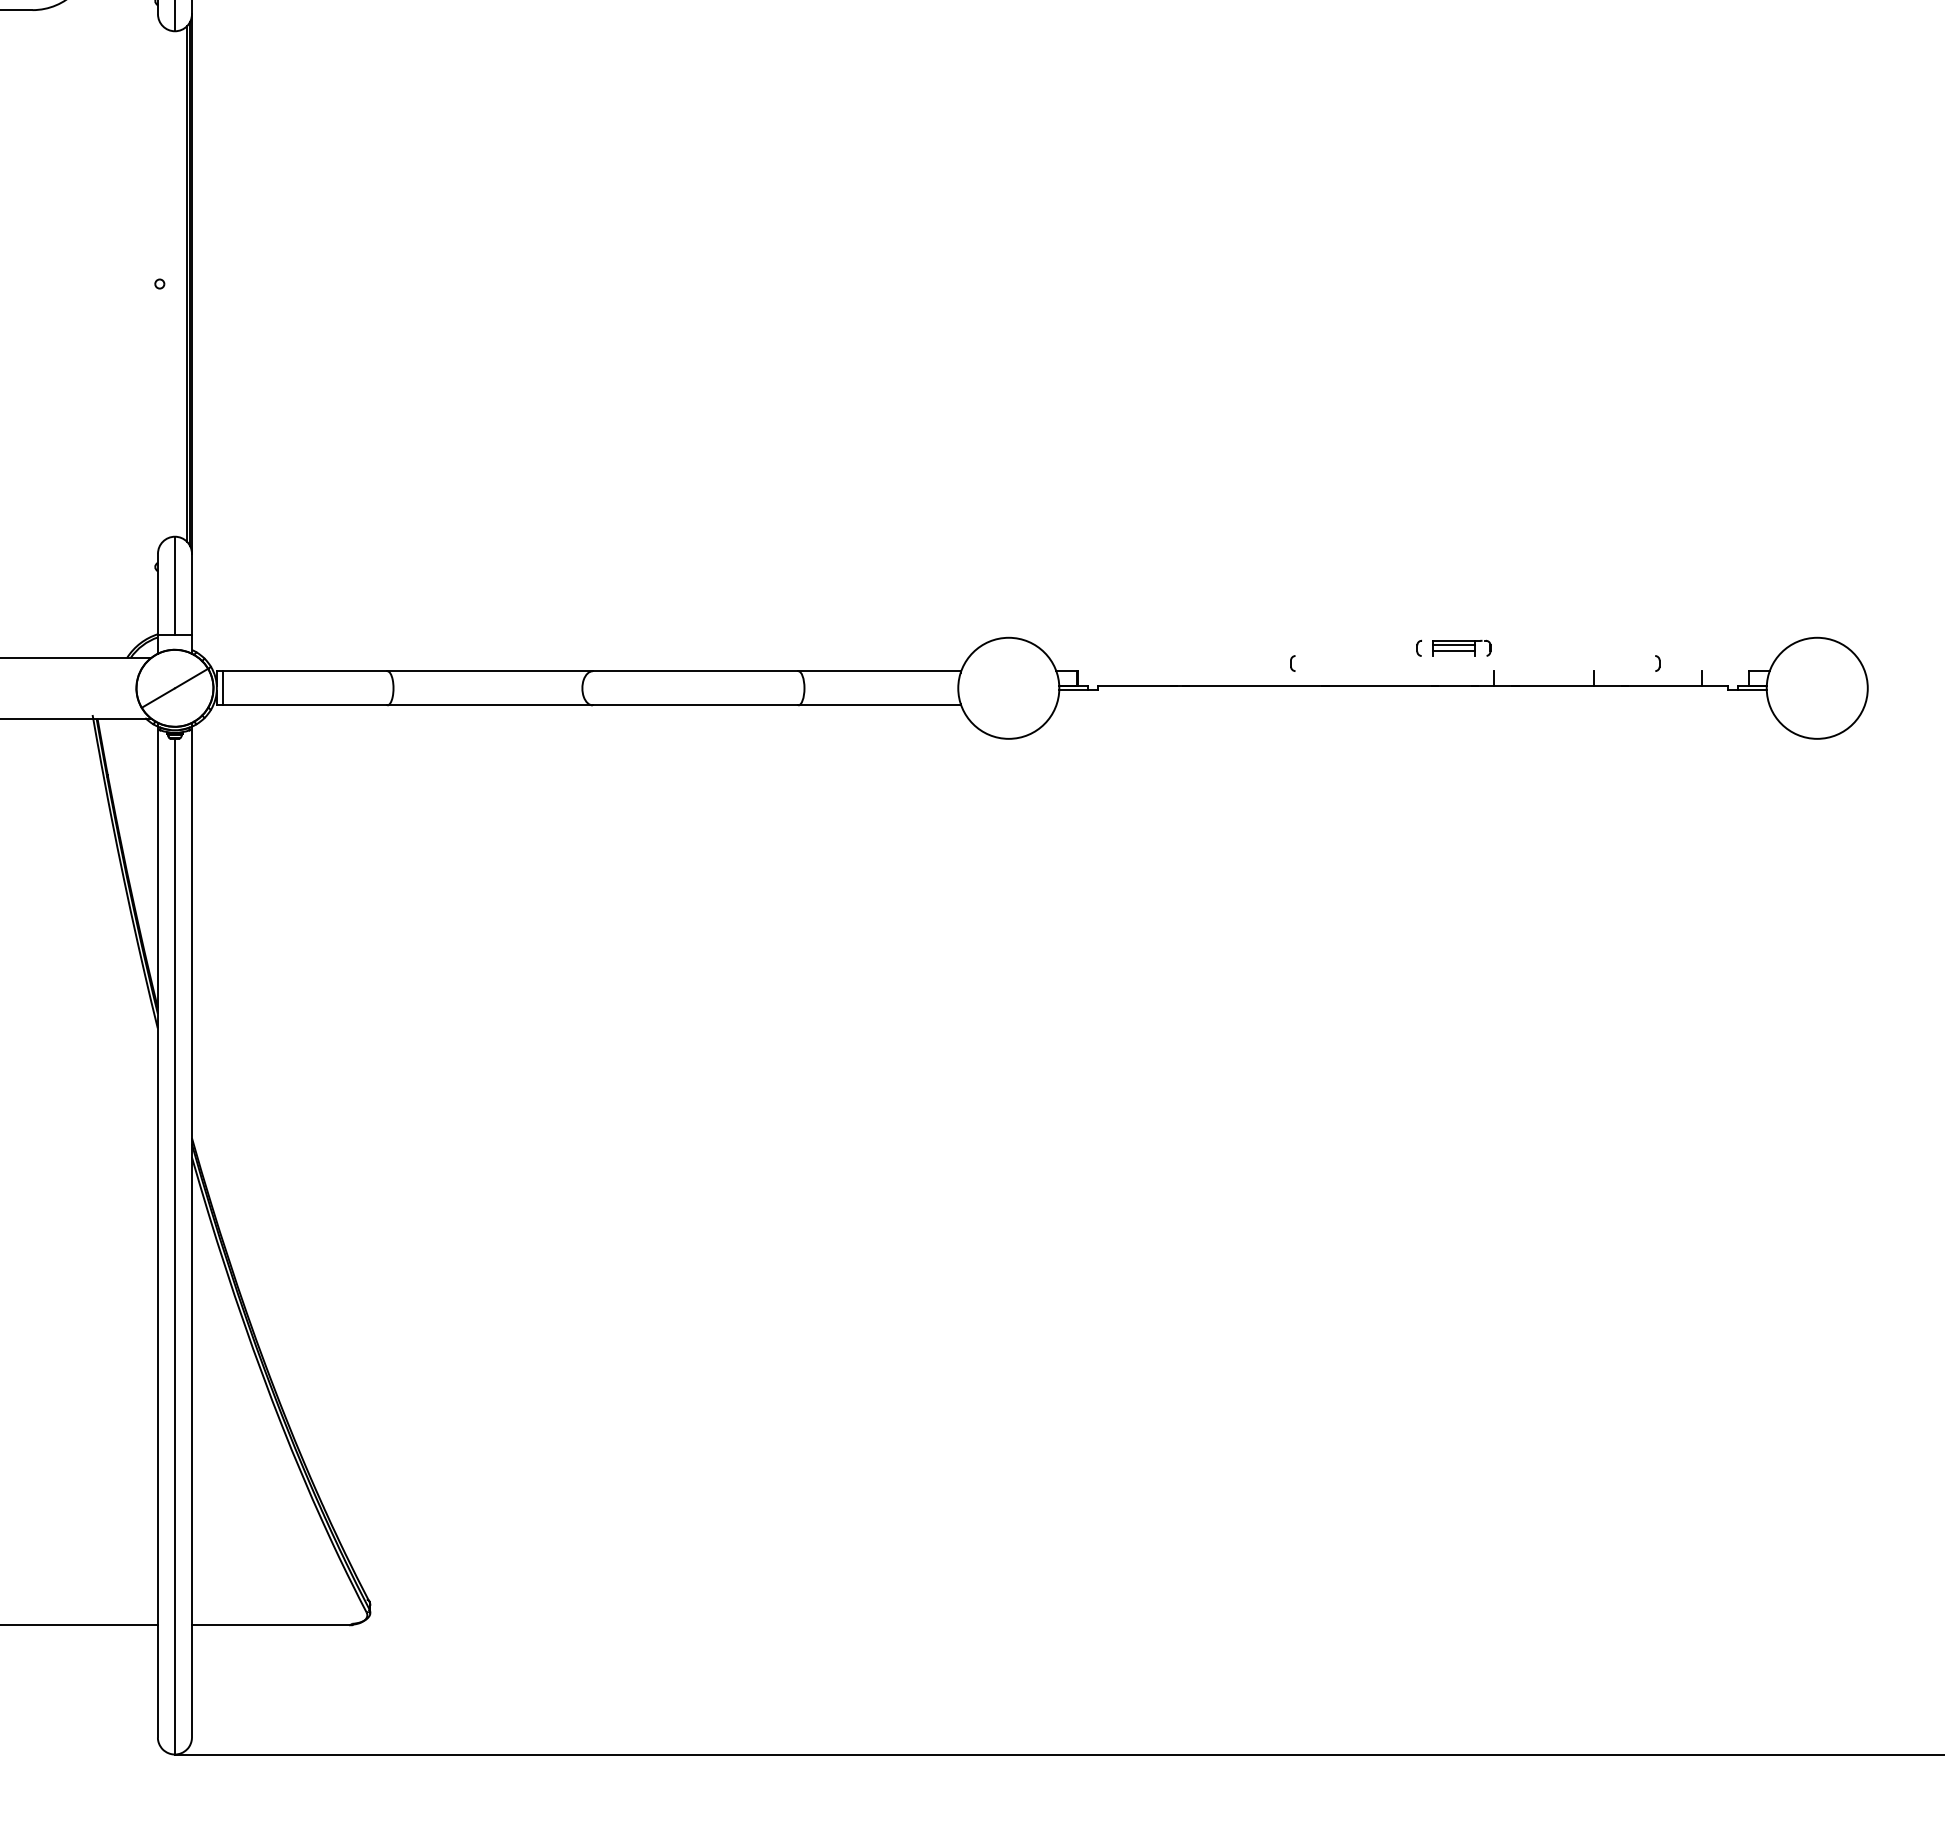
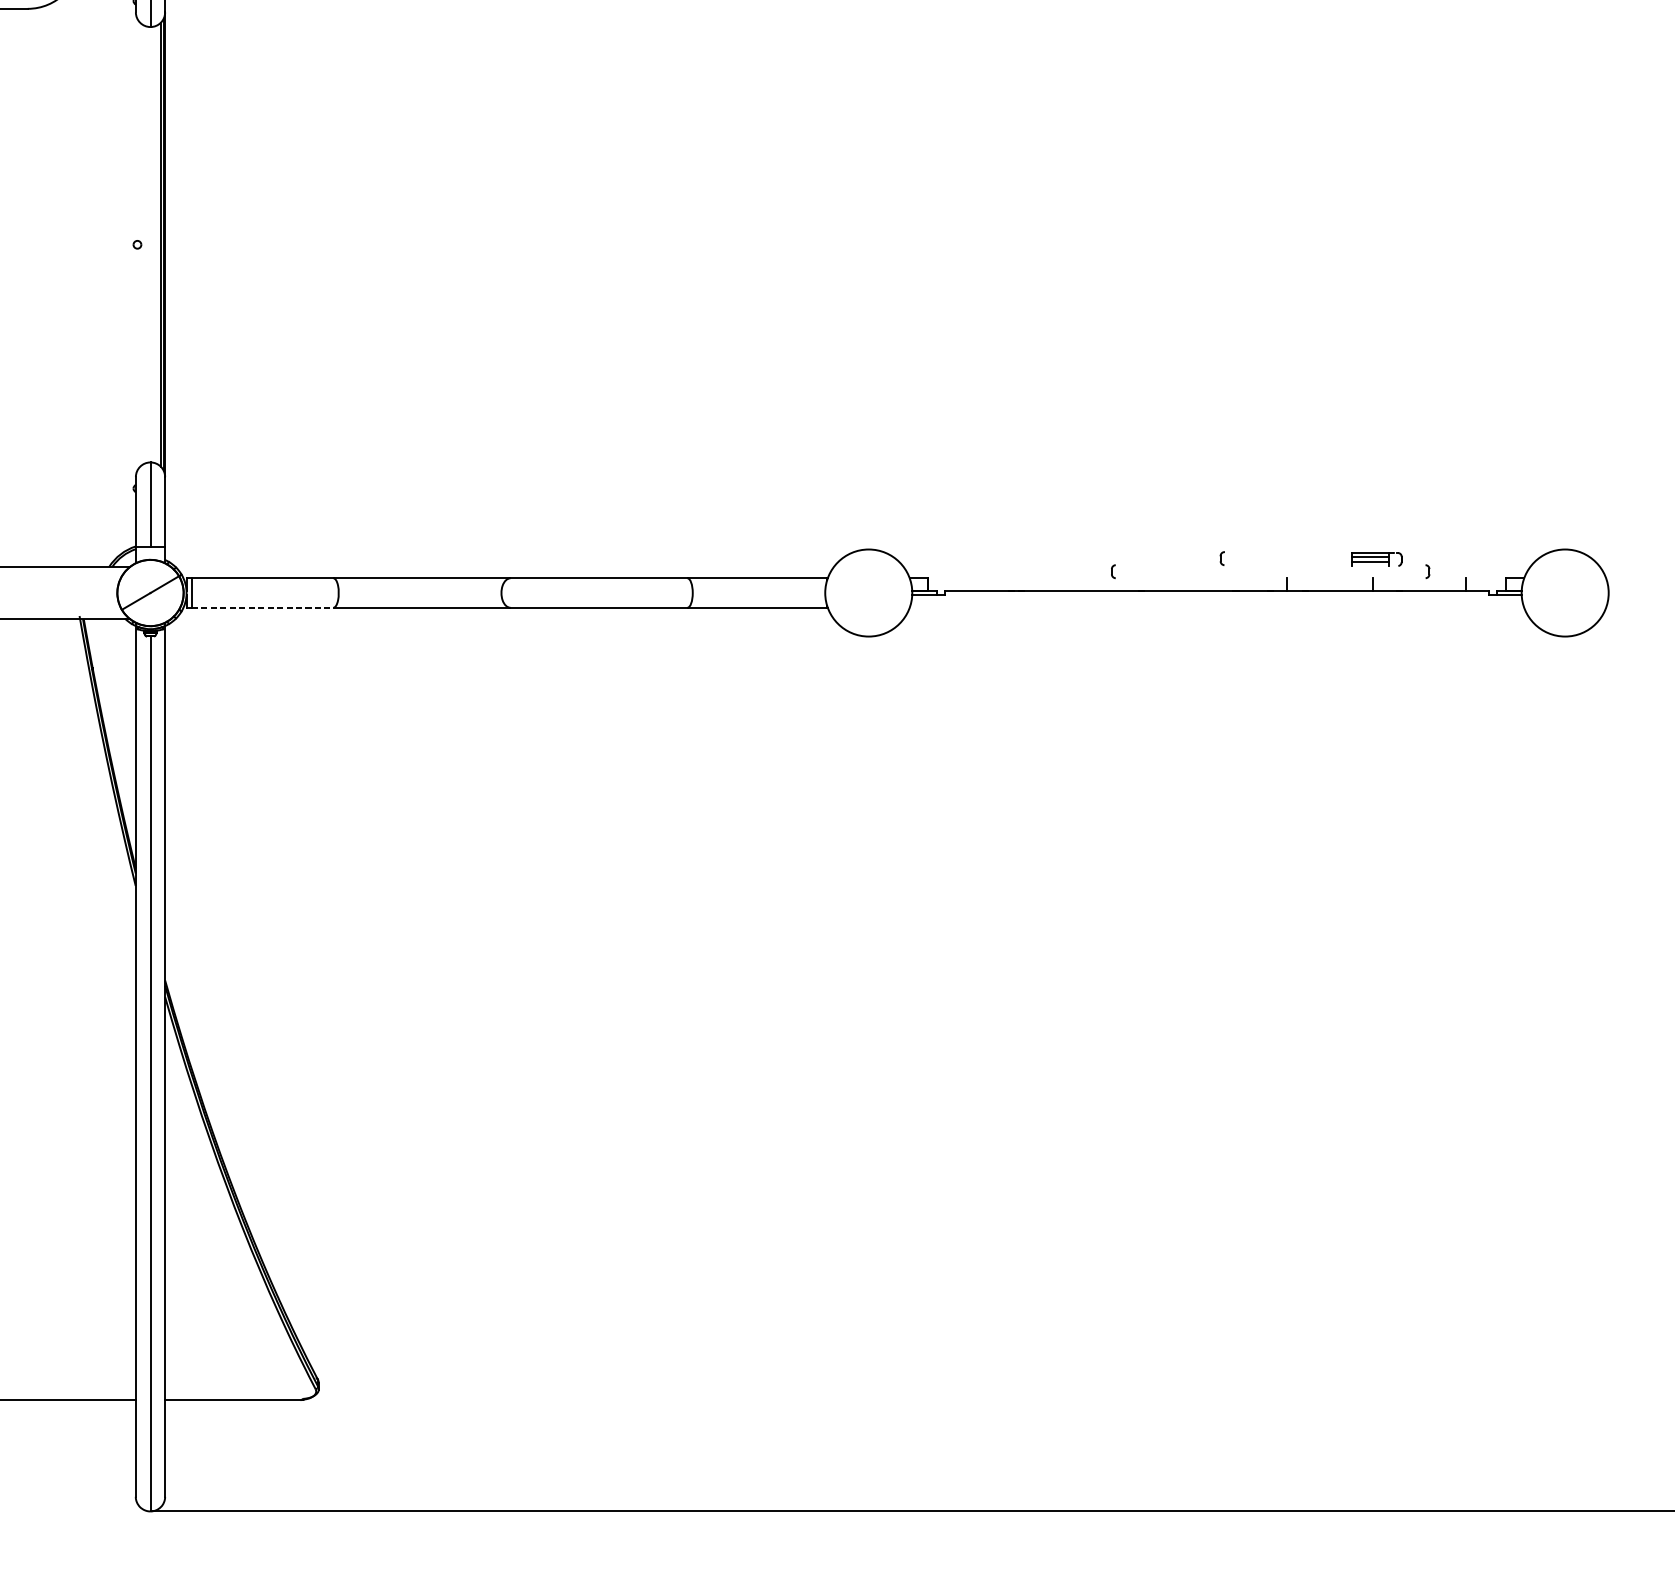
part: (1461, 647) -> (1376, 558), moved
line: (305, 705) -> (262, 607), solid -> dashed

